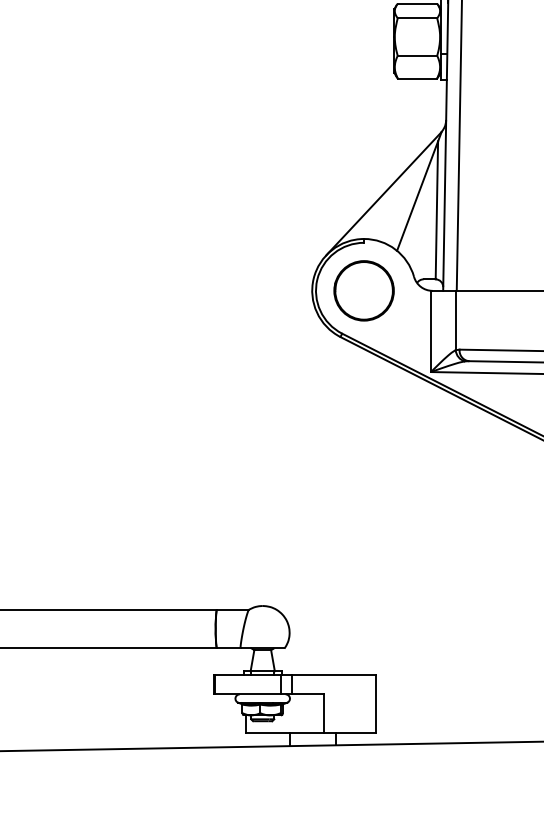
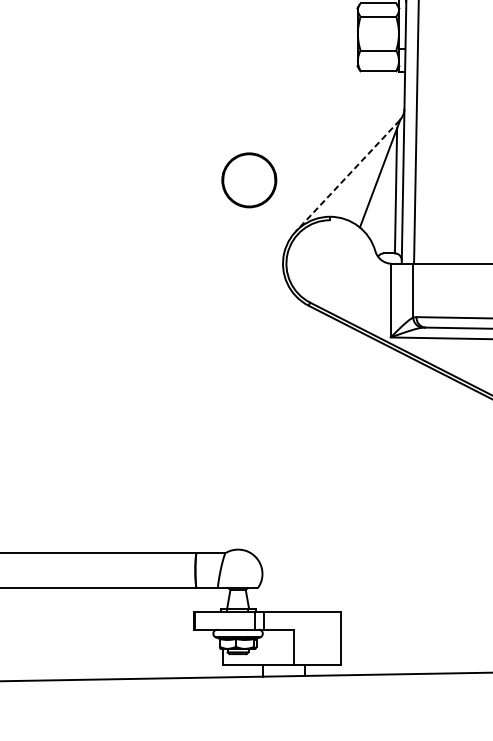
line: (383, 194) -> (347, 176), solid -> dashed
circle: (363, 290) -> (248, 180), moved

